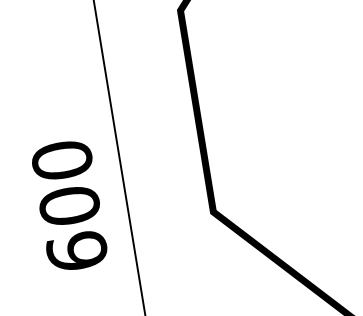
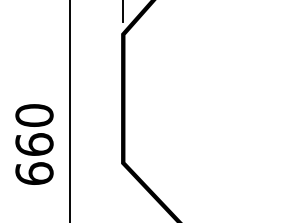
text: (69, 205) -> (34, 144), 600 -> 660

